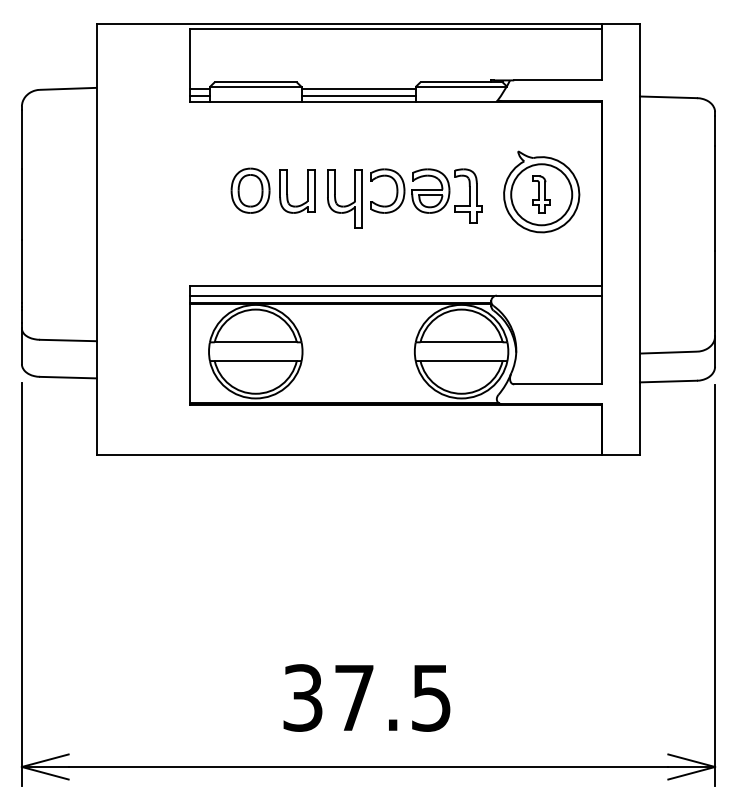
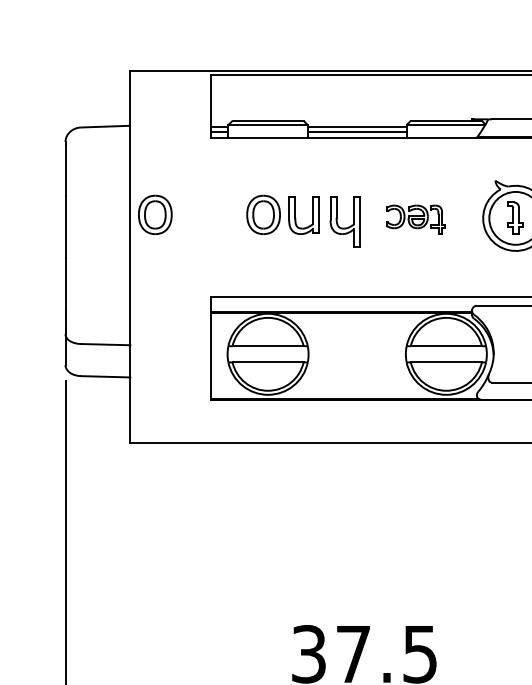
part: (125, 190) -> (155, 214), added
part: (426, 195) -> (415, 219), size x0.6
line: (342, 296) -> (343, 306), removed

